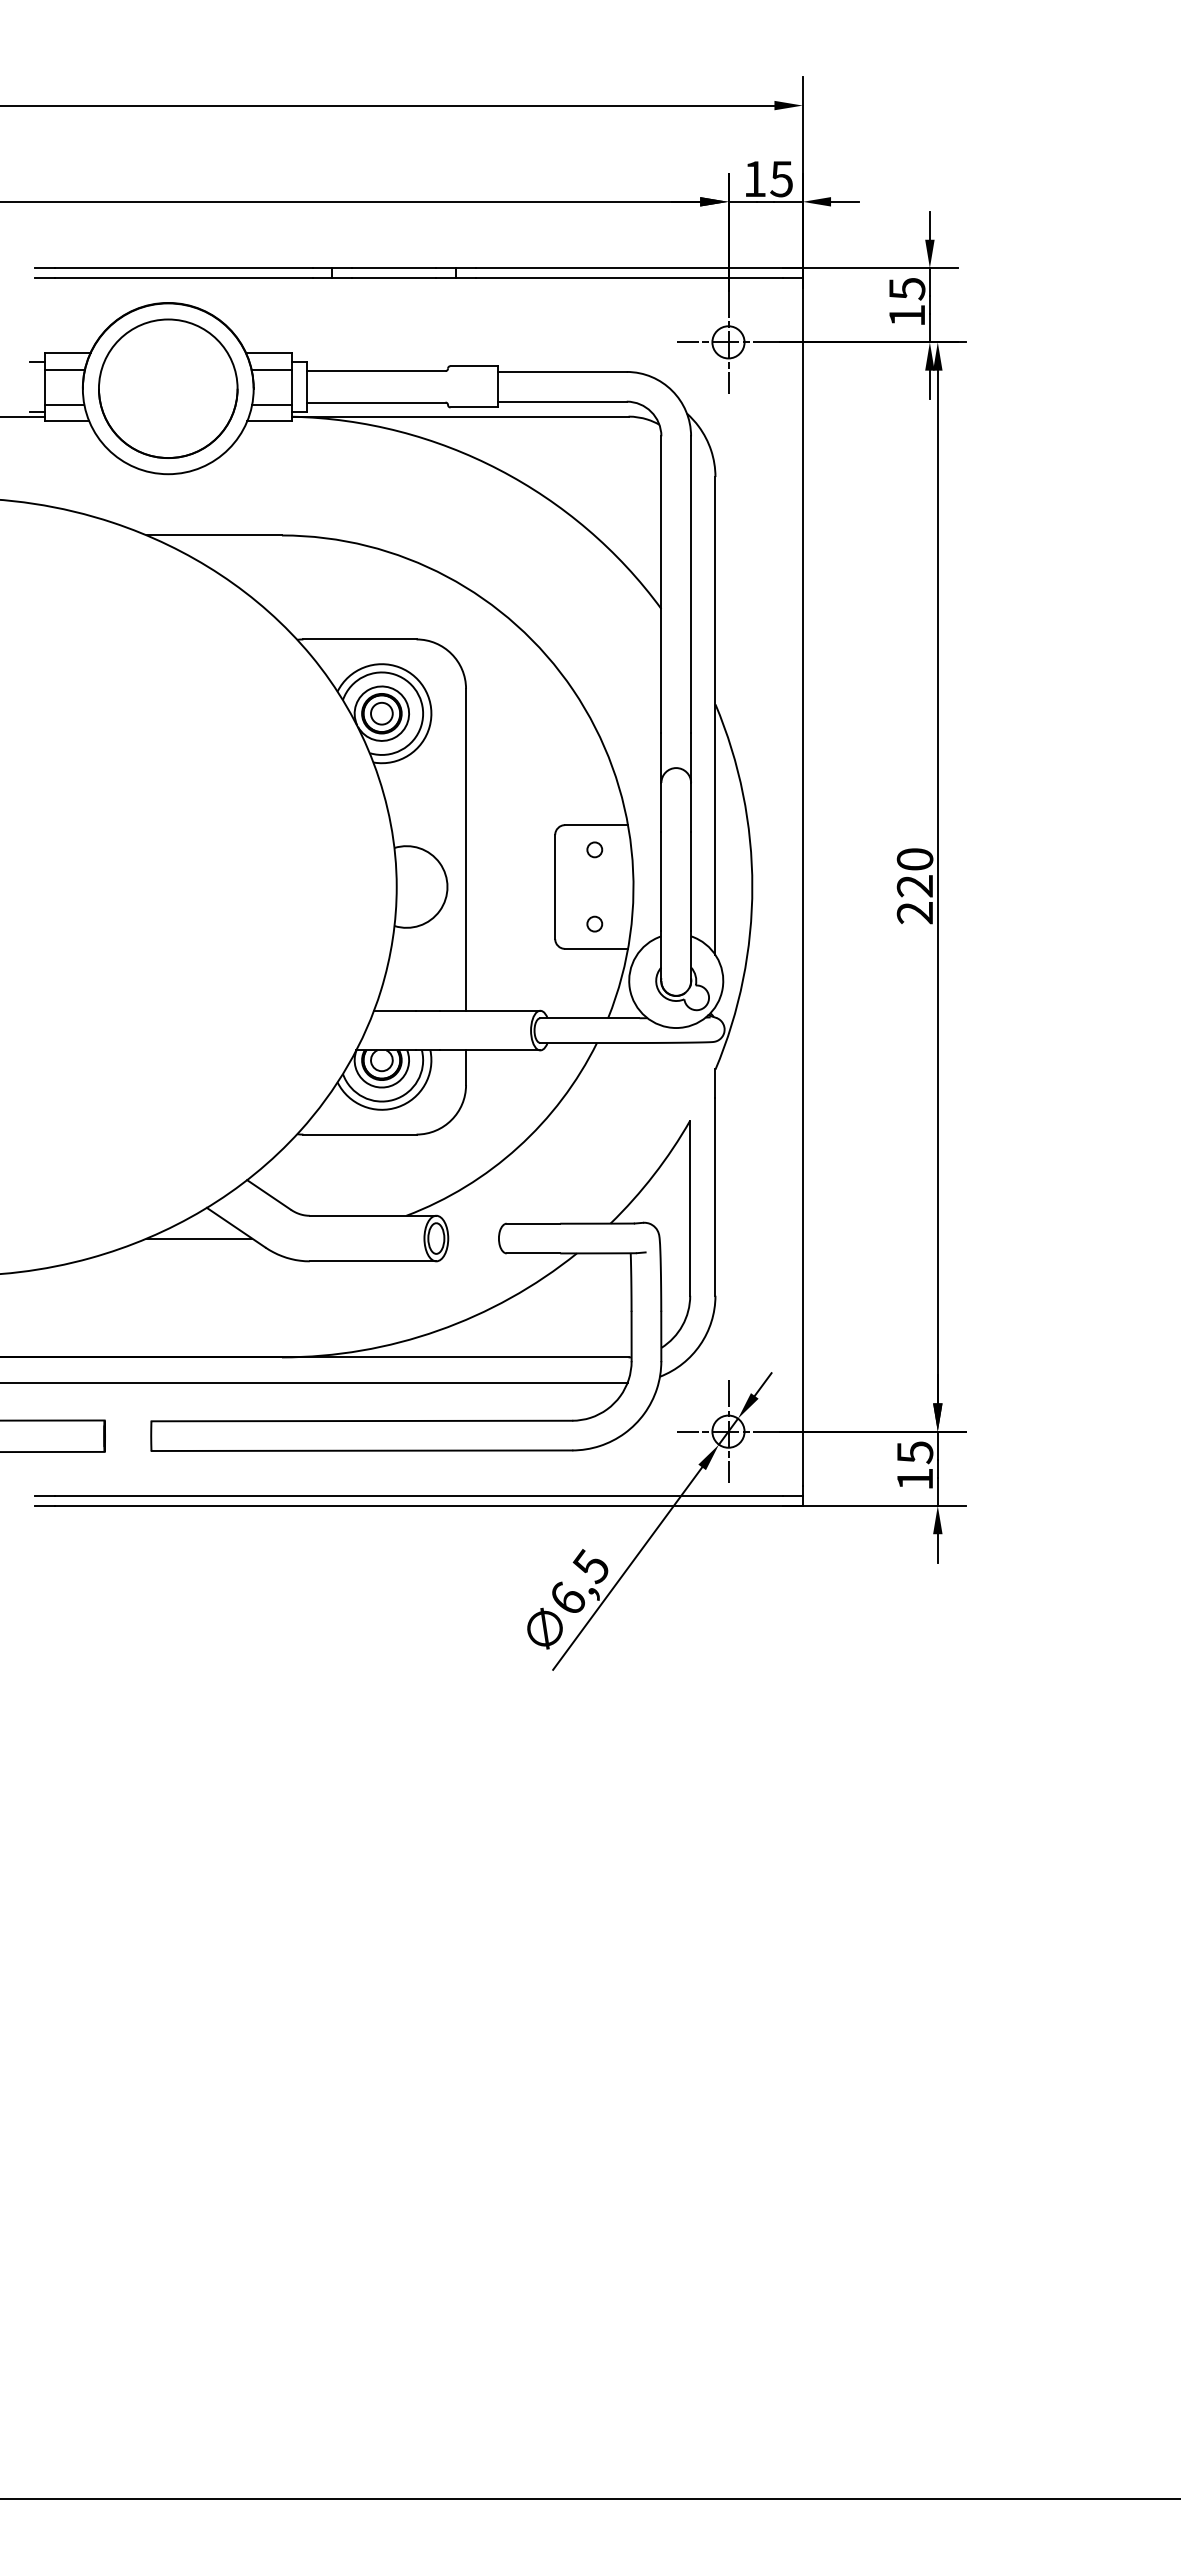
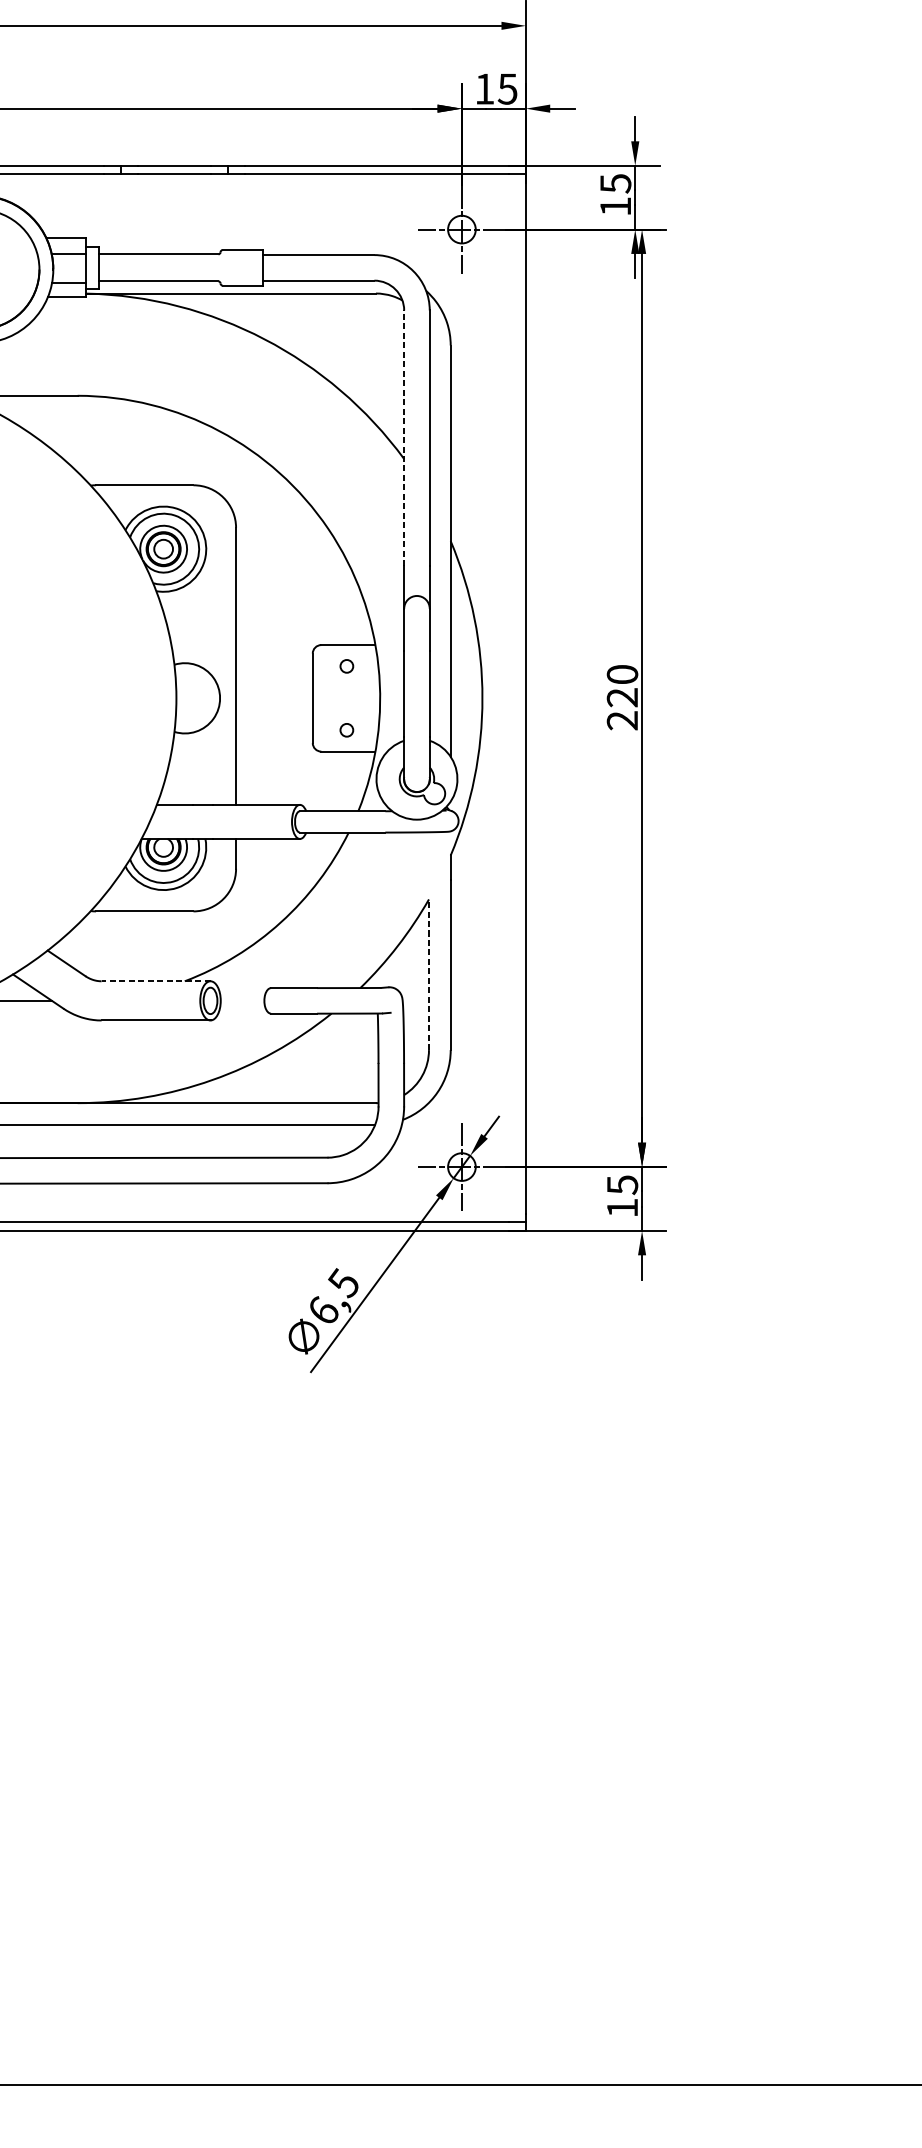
line: (661, 584) -> (404, 437), solid -> dashed
line: (690, 1208) -> (429, 975), solid -> dashed
line: (372, 1215) -> (155, 981), solid -> dashed

